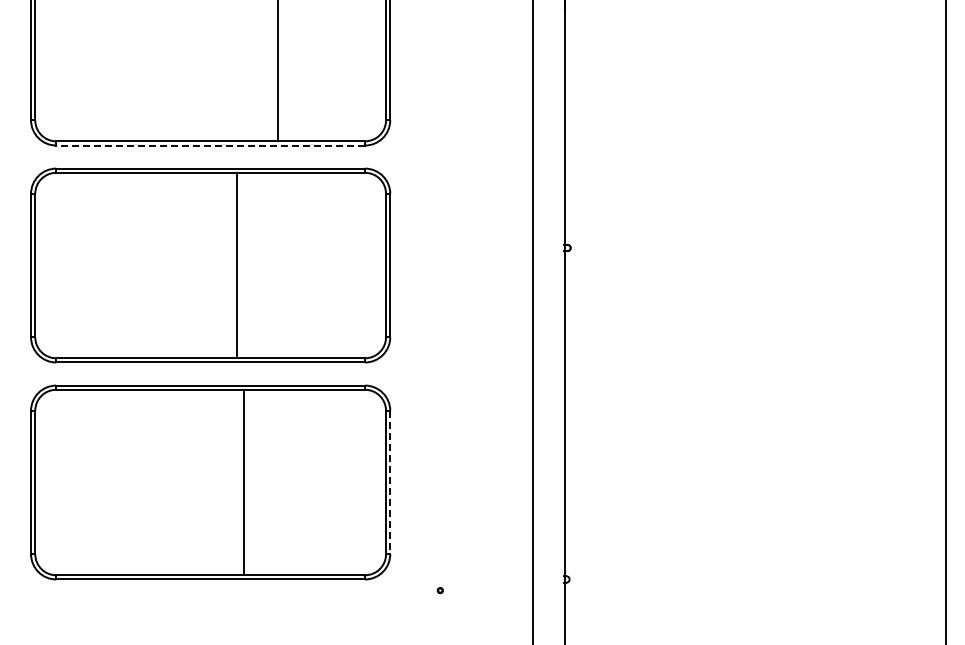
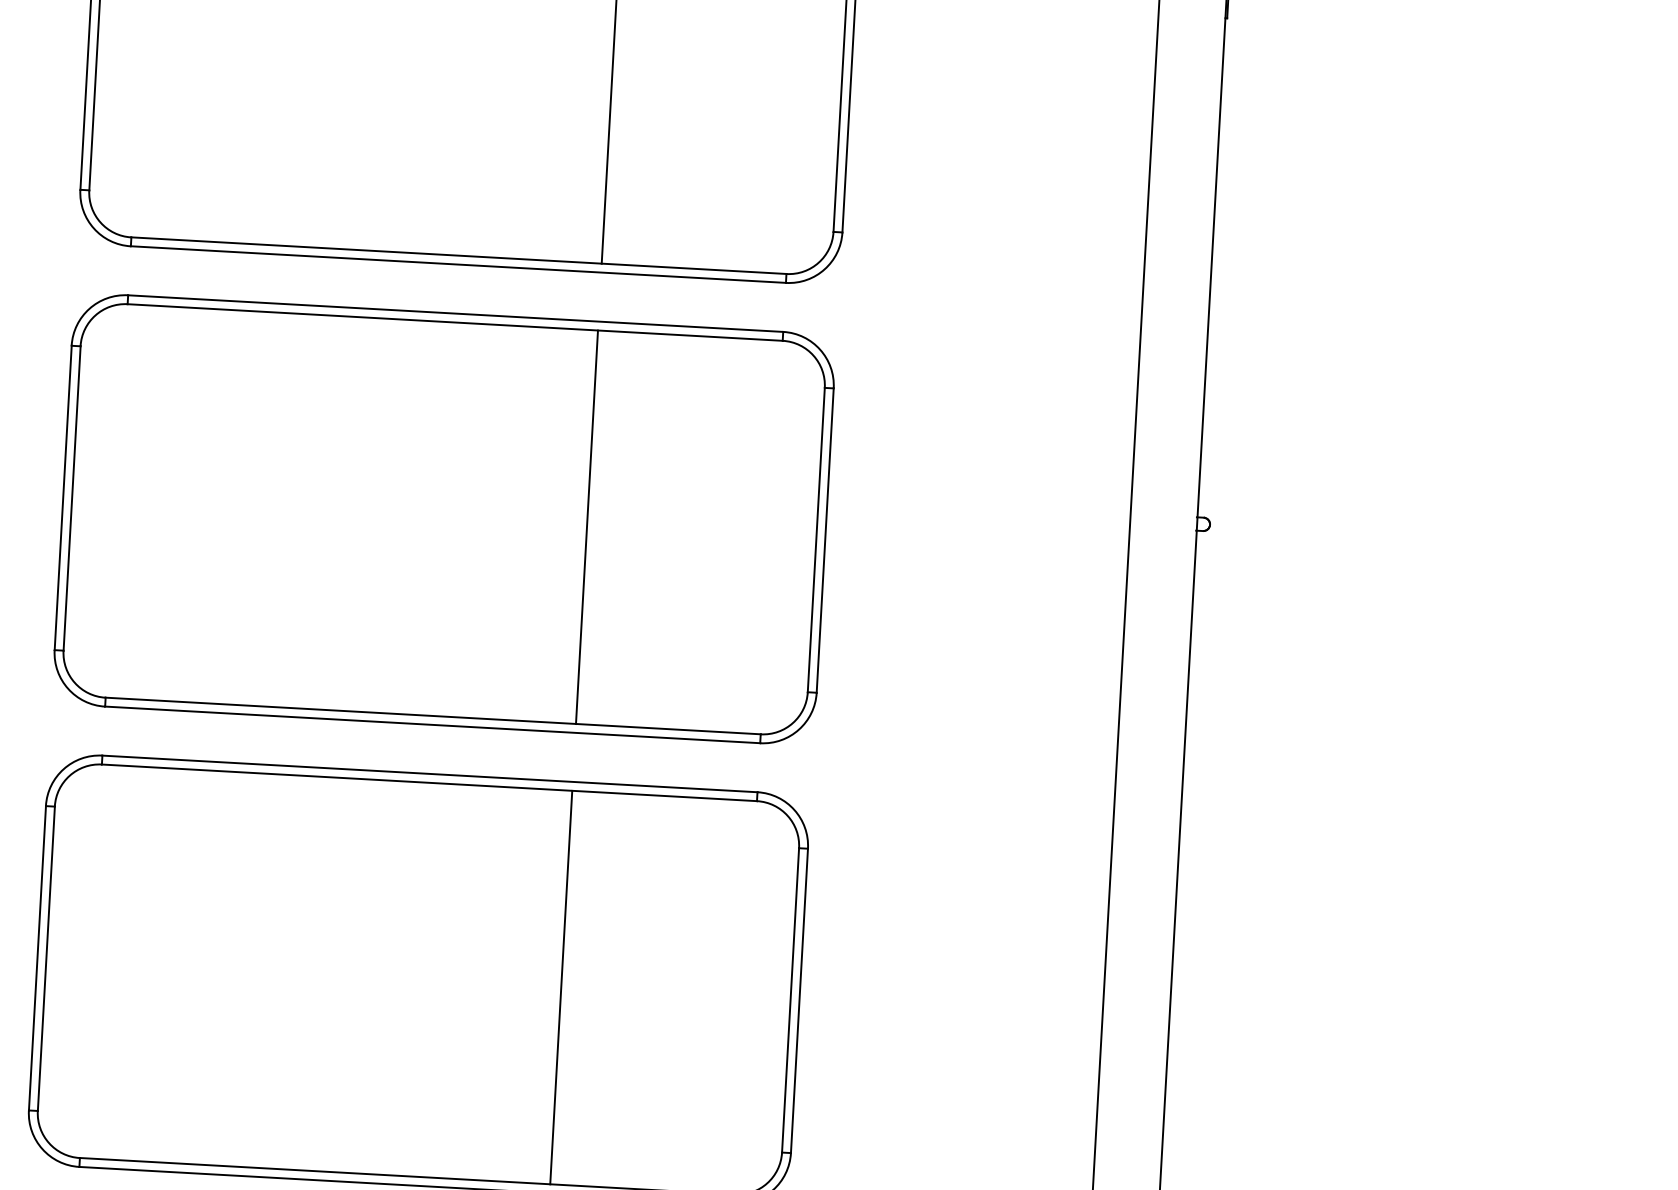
line: (210, 145) -> (458, 264), dashed -> solid
line: (236, 265) -> (585, 527), moved
line: (243, 482) -> (560, 987), moved
line: (390, 482) -> (799, 1000), dashed -> solid

